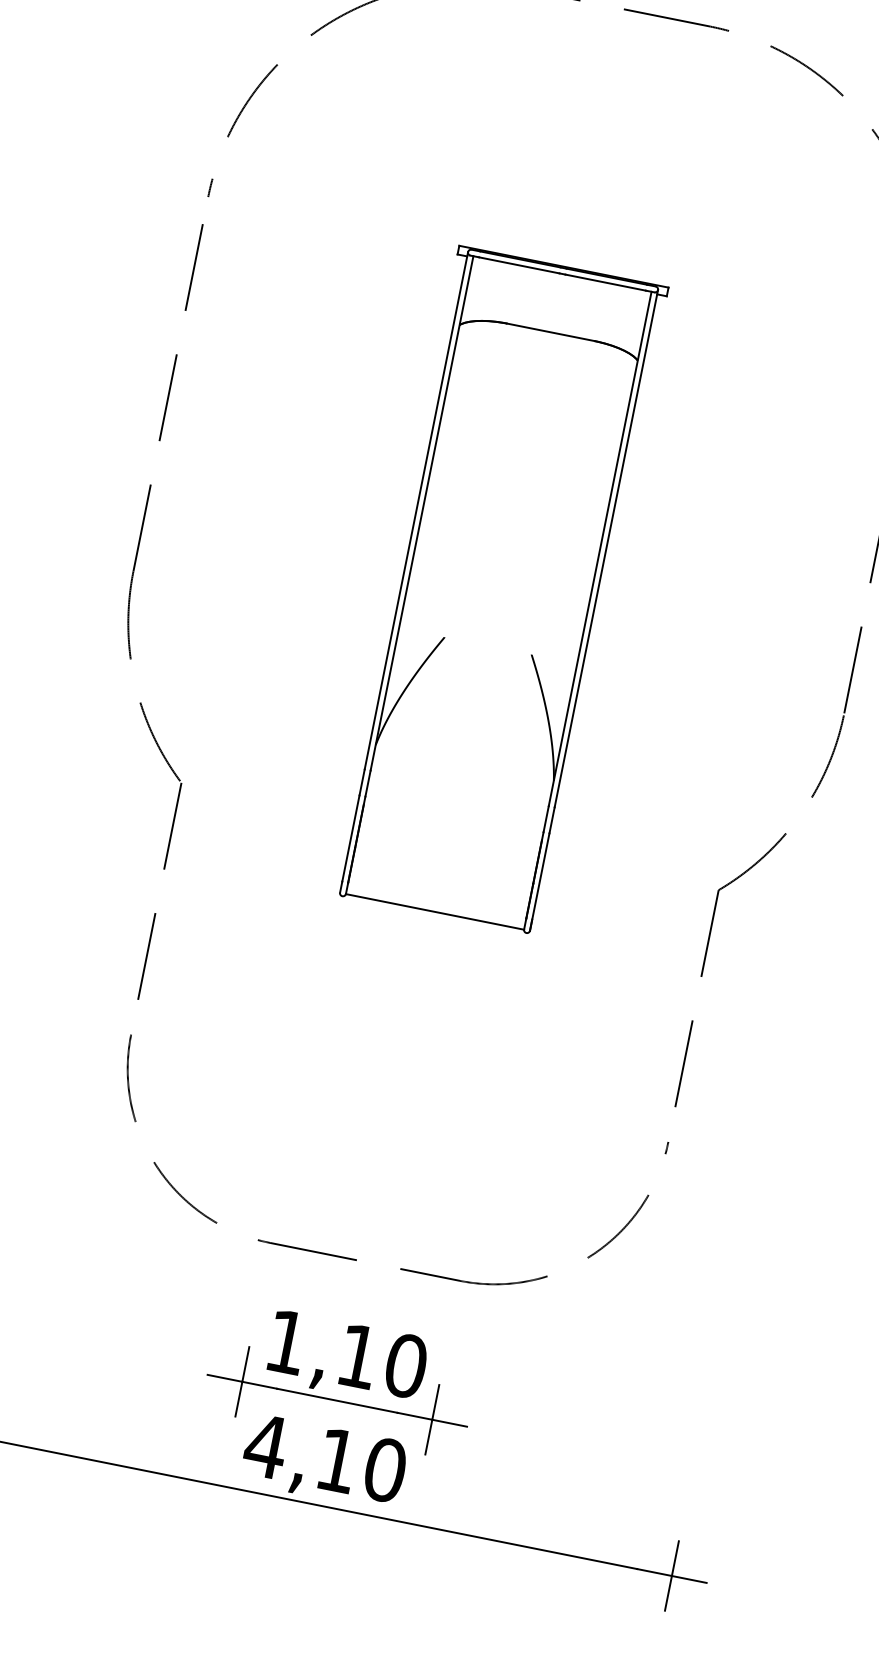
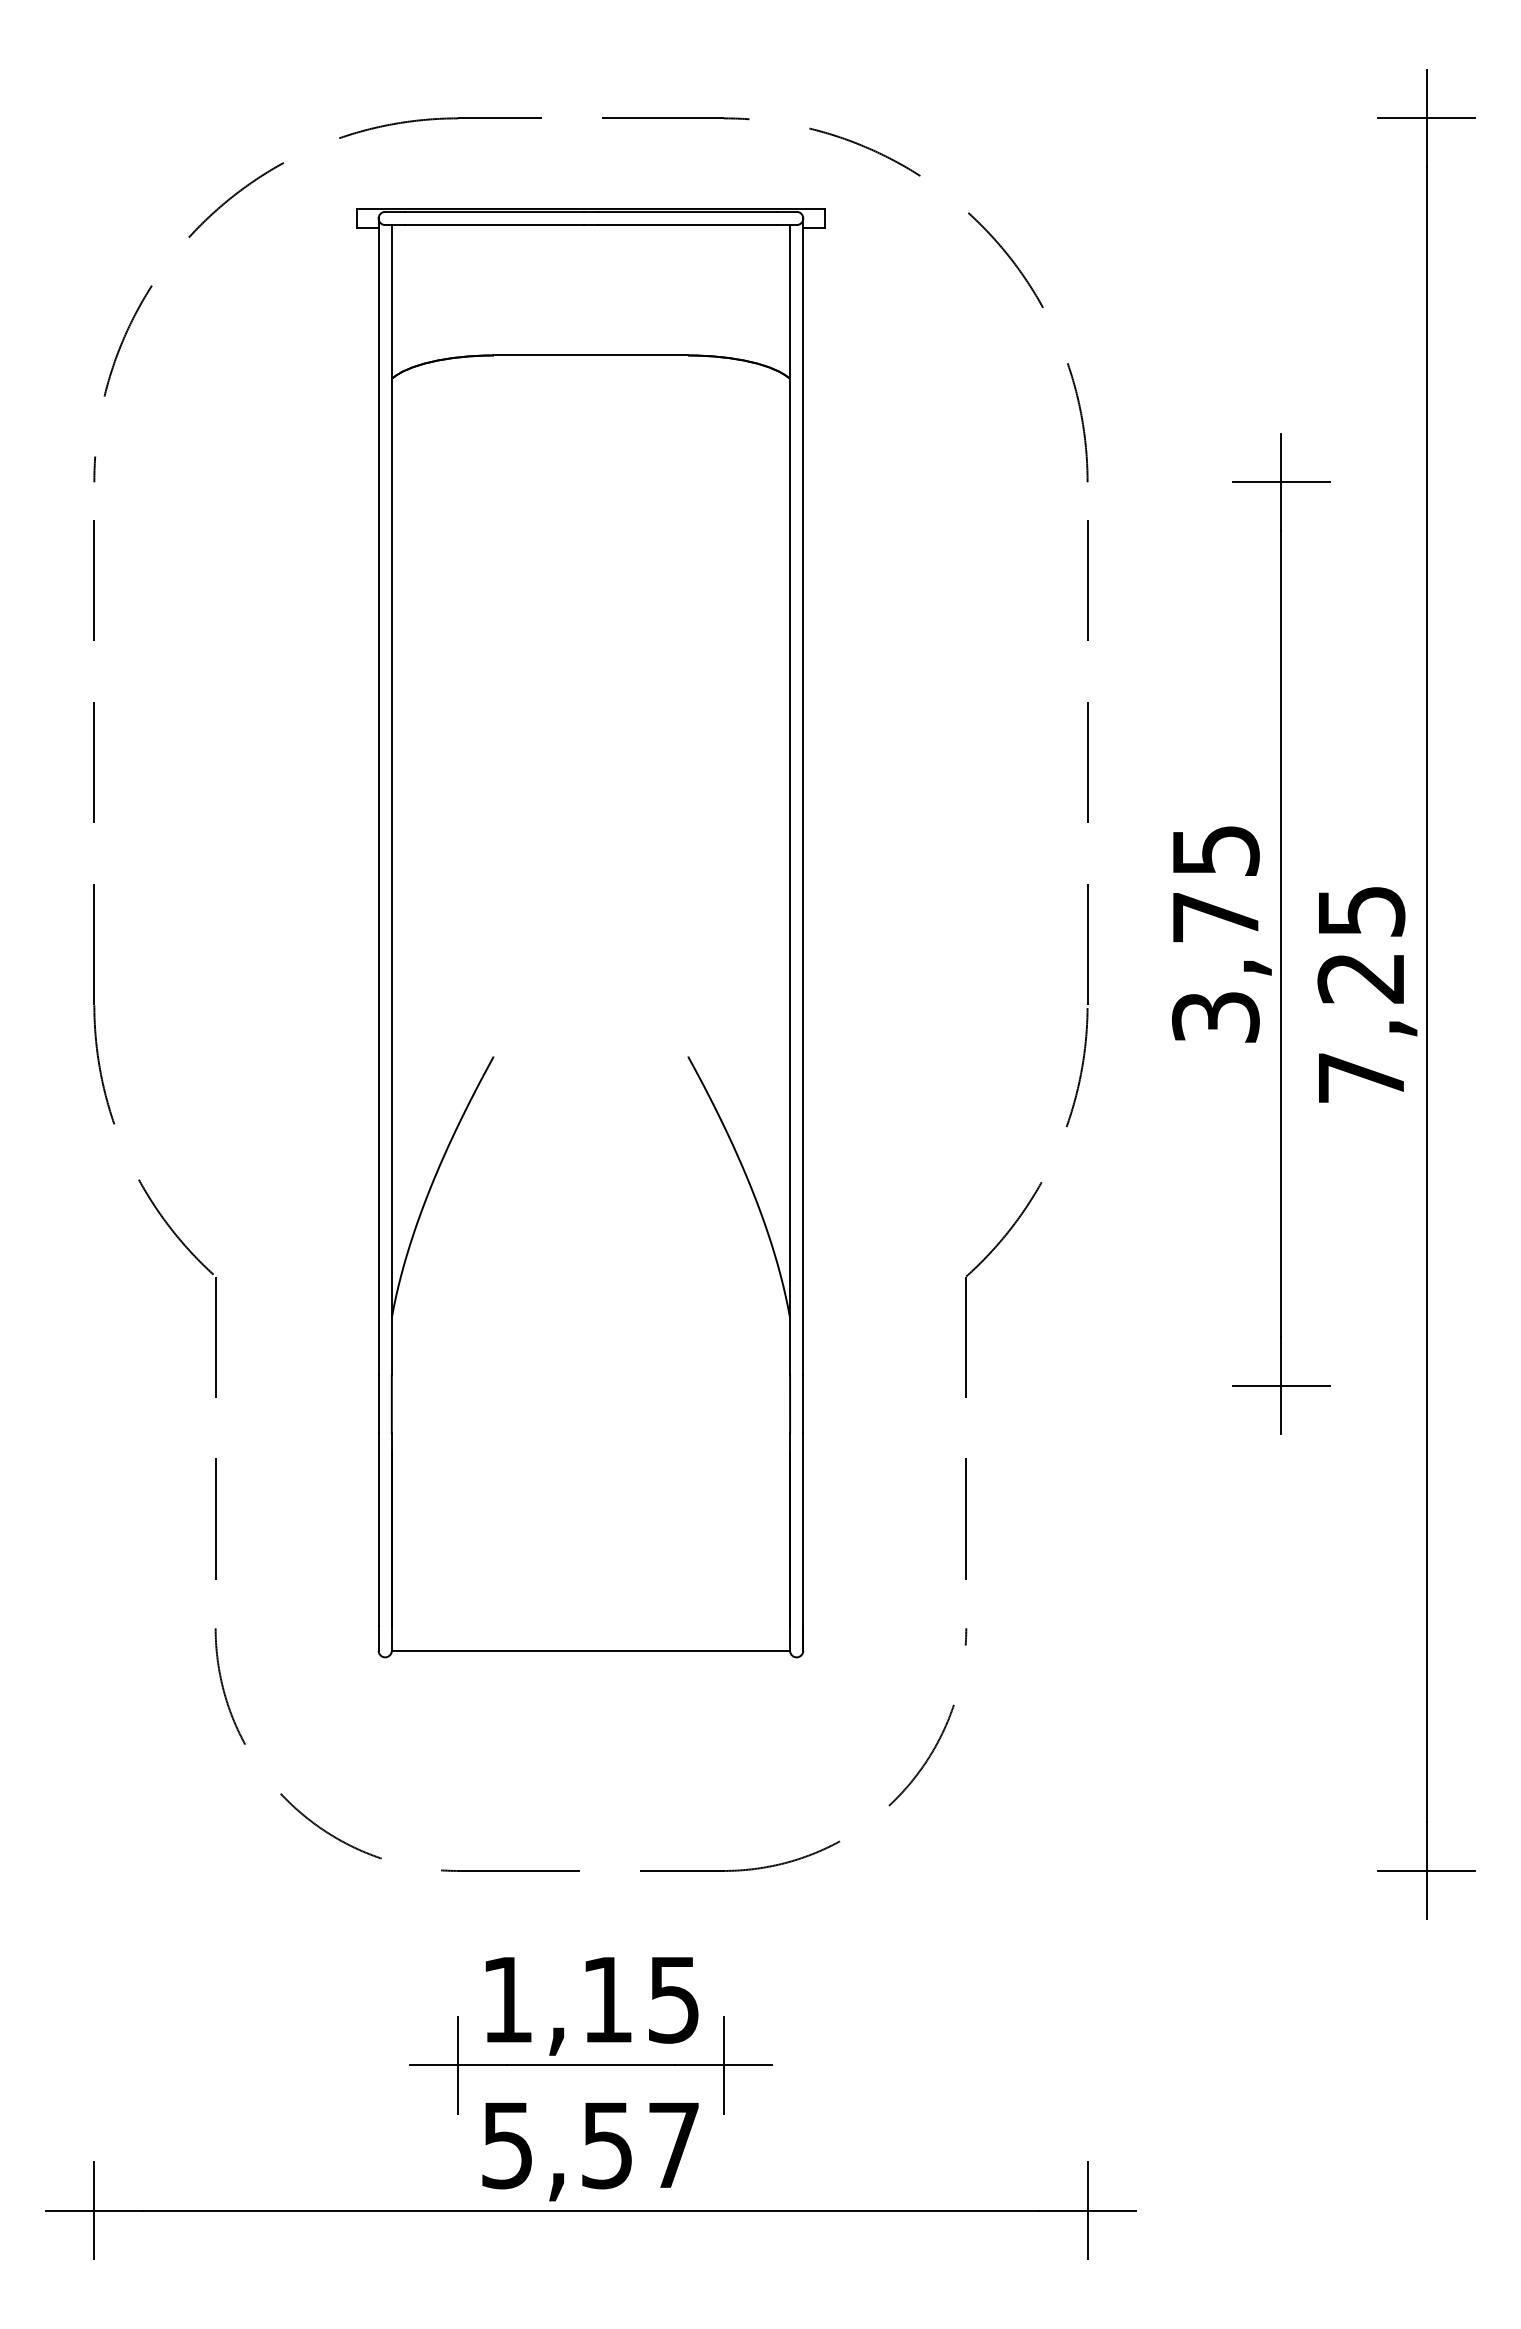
part: (498, 590) -> (590, 932), size x1.6
text: (405, 1365) -> (673, 1999), 1,10 -> 1,15
text: (324, 1458) -> (589, 2145), 4,10 -> 5,57

